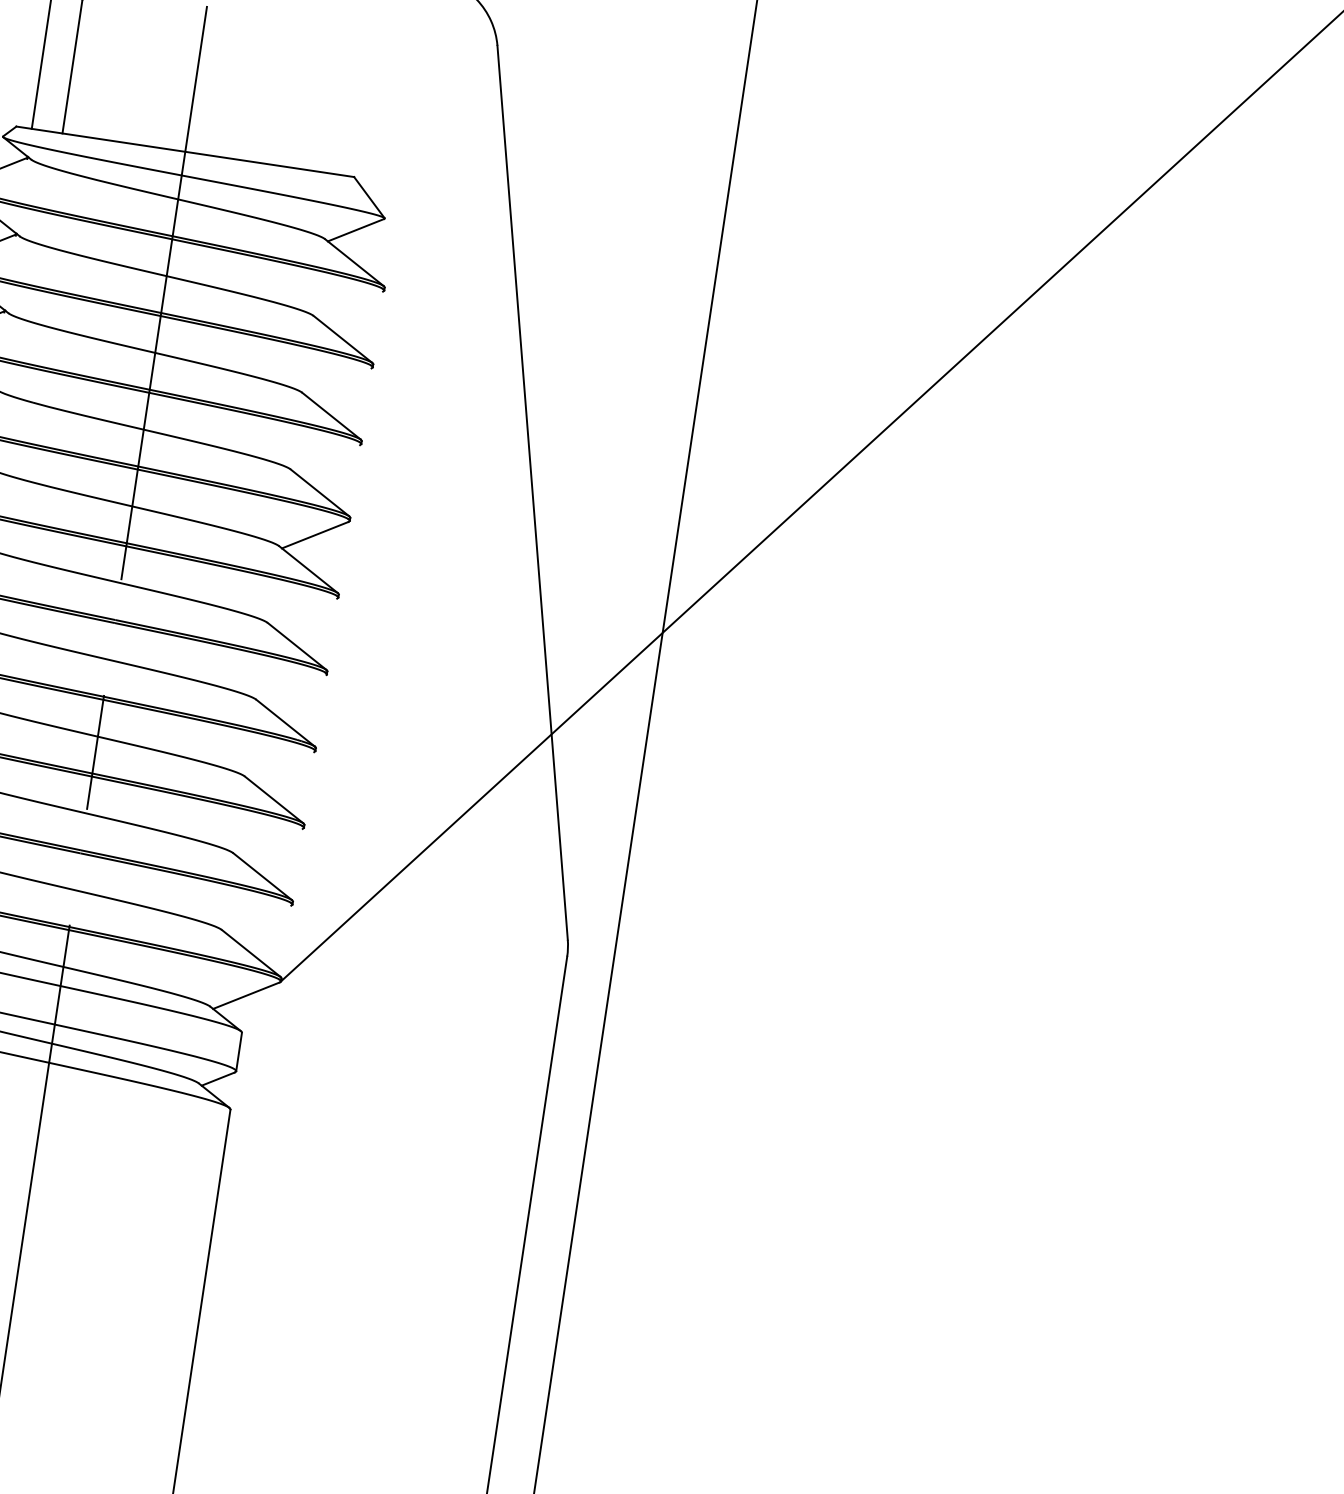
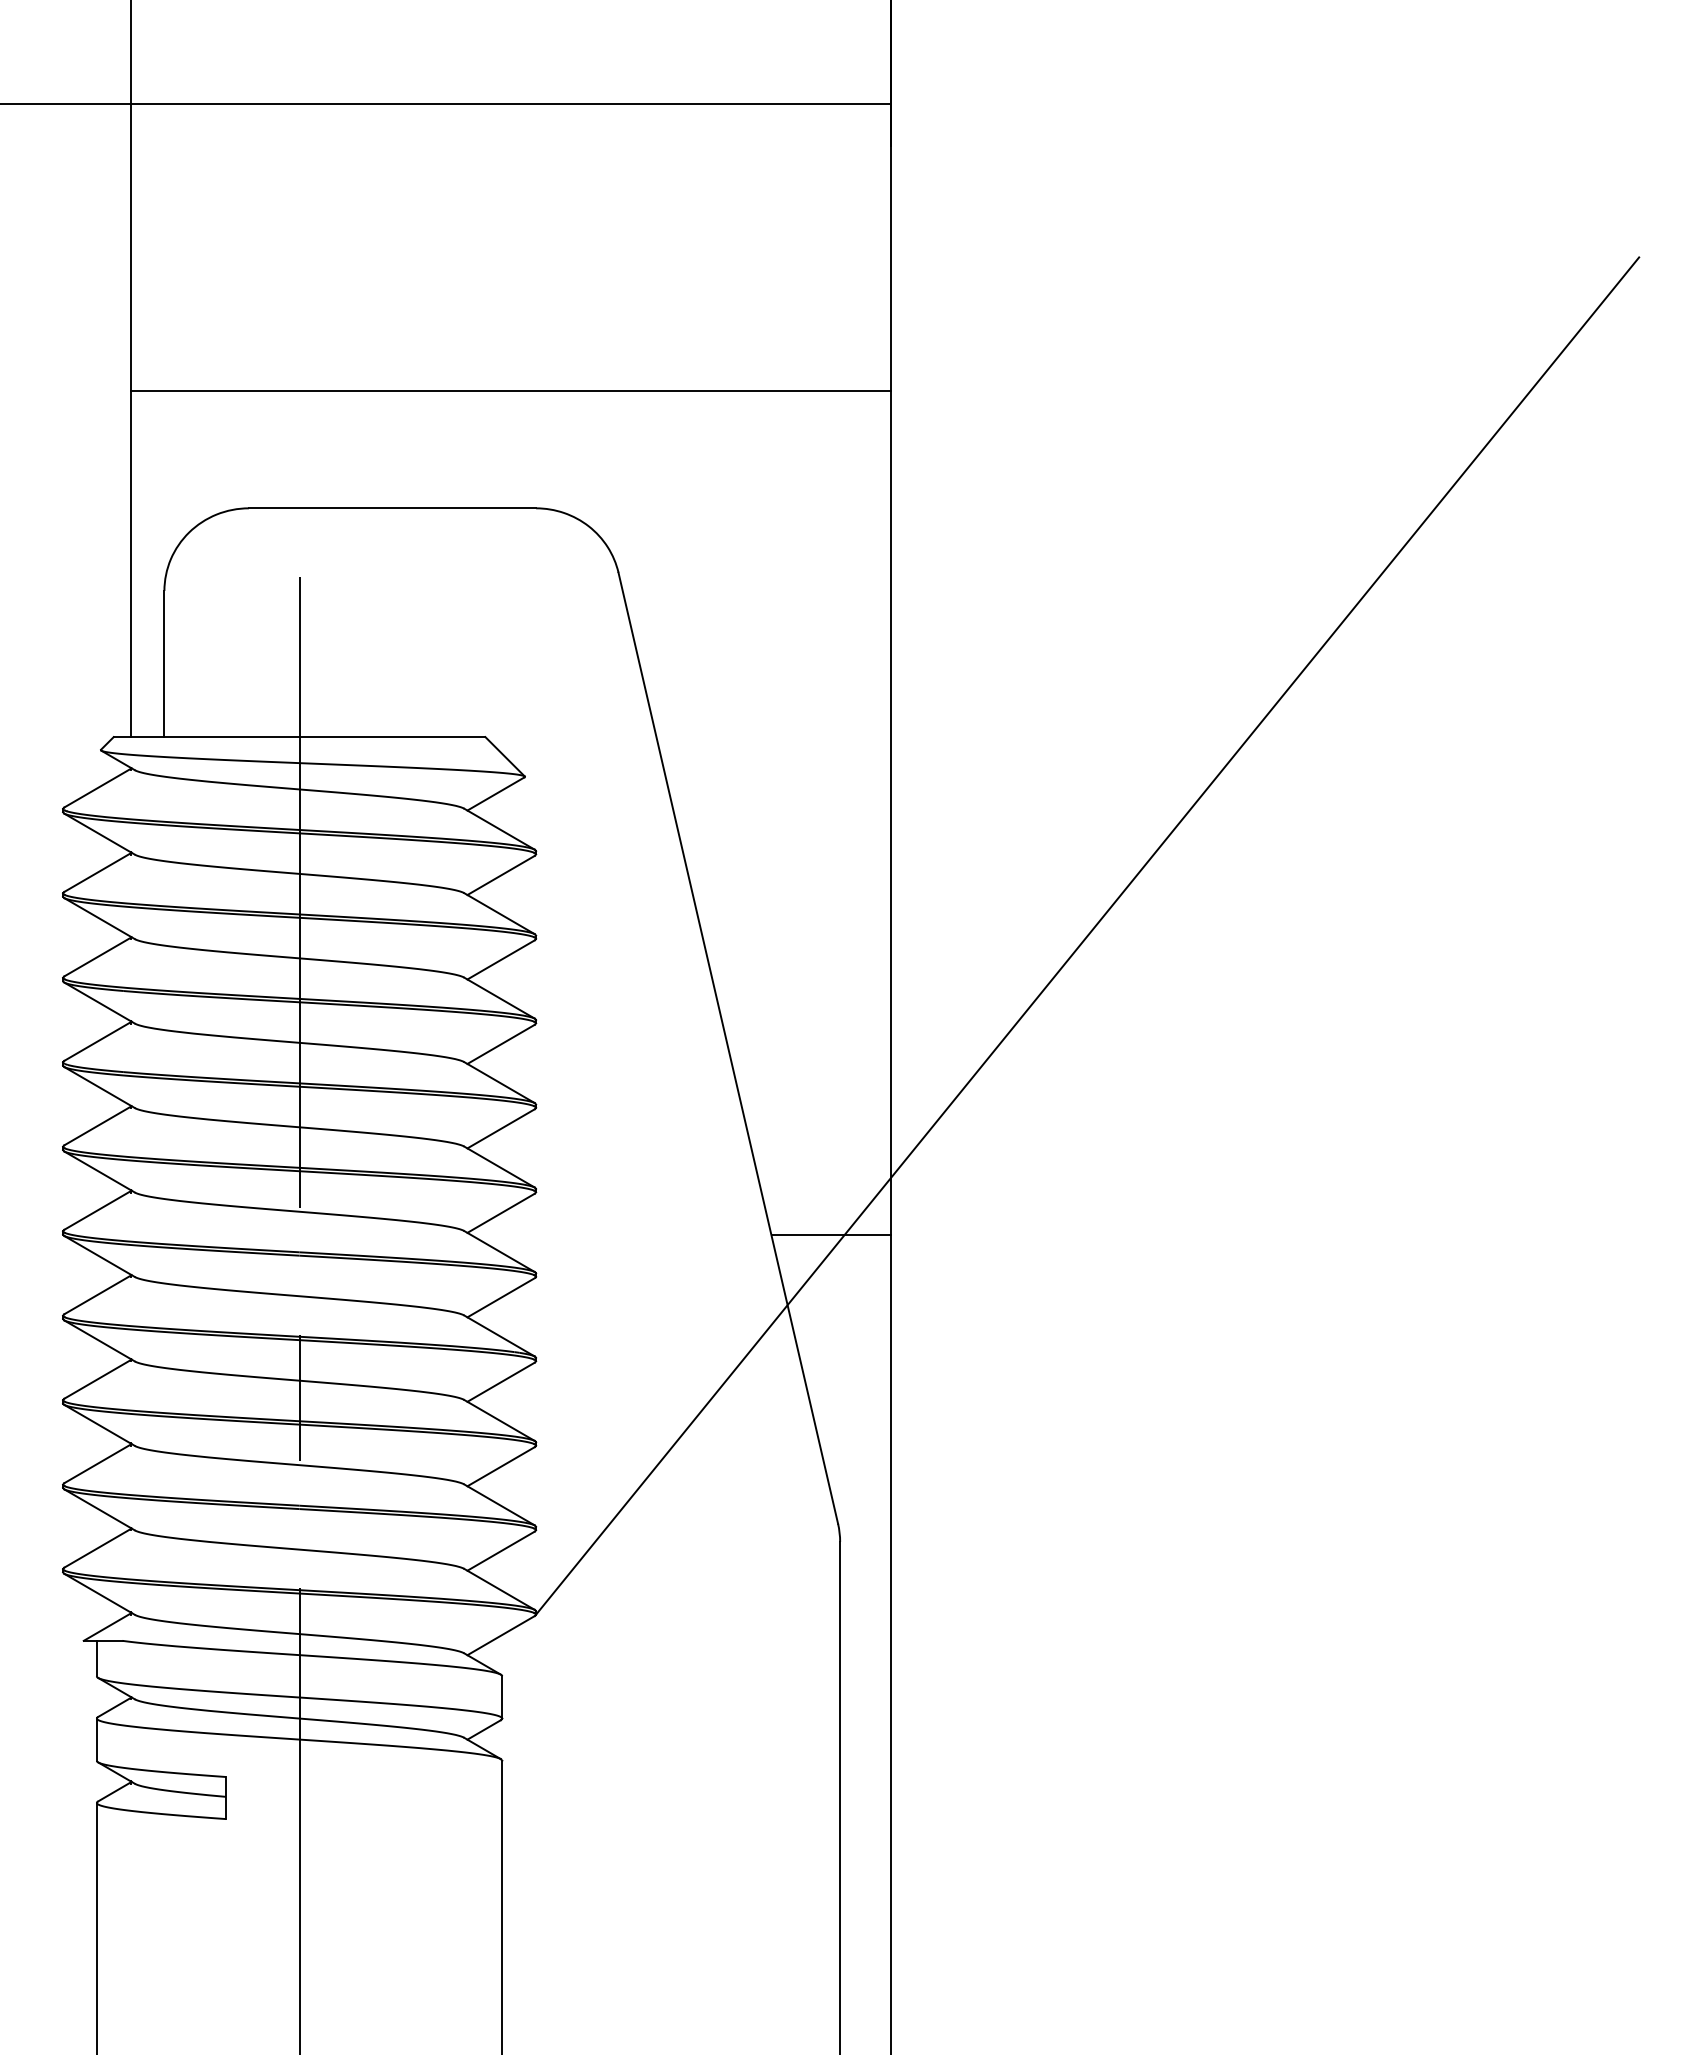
line: (349, 304) -> (500, 875), added
line: (337, 381) -> (500, 959), added
line: (326, 457) -> (500, 1043), added
line: (303, 611) -> (500, 1212), added
line: (600, 676) -> (830, 1235), added
line: (291, 688) -> (500, 1297), added
line: (280, 764) -> (500, 1381), added
line: (268, 841) -> (500, 1466), added
line: (257, 918) -> (500, 1550), added

